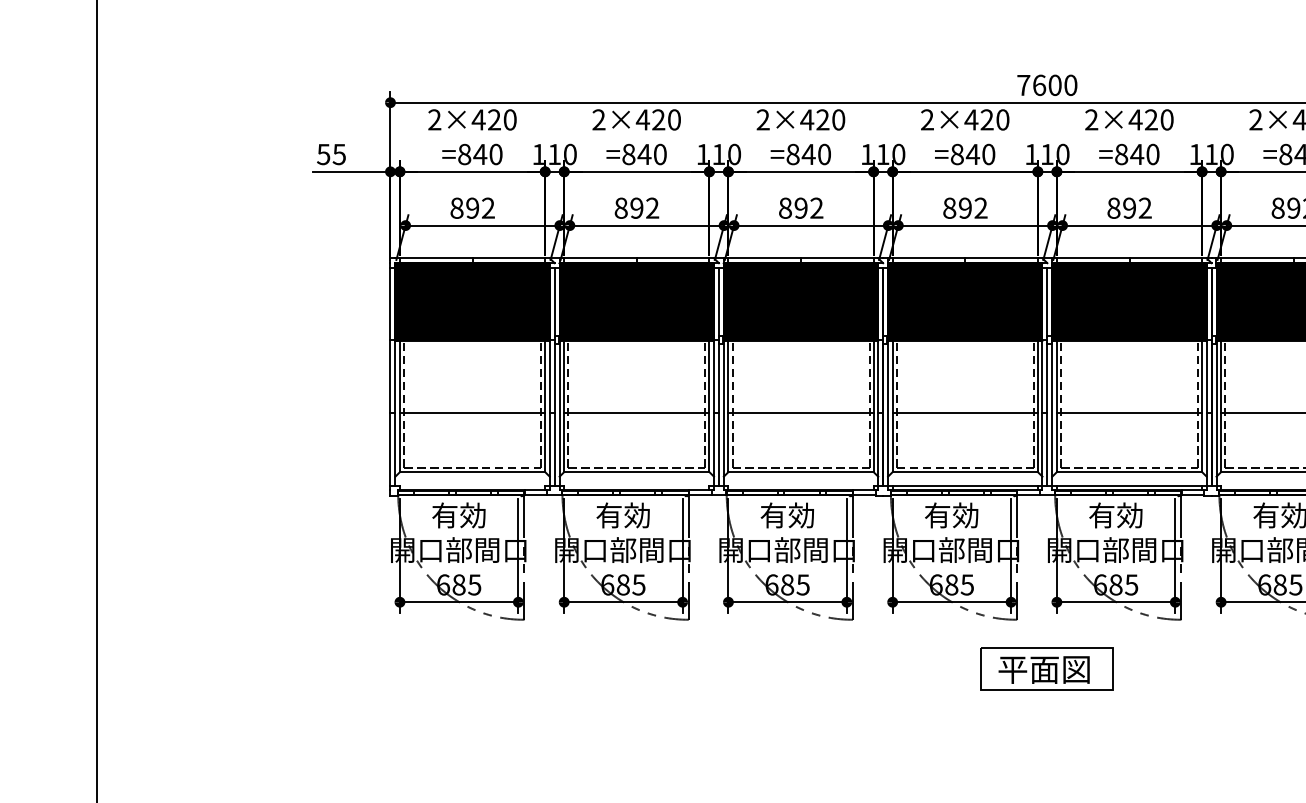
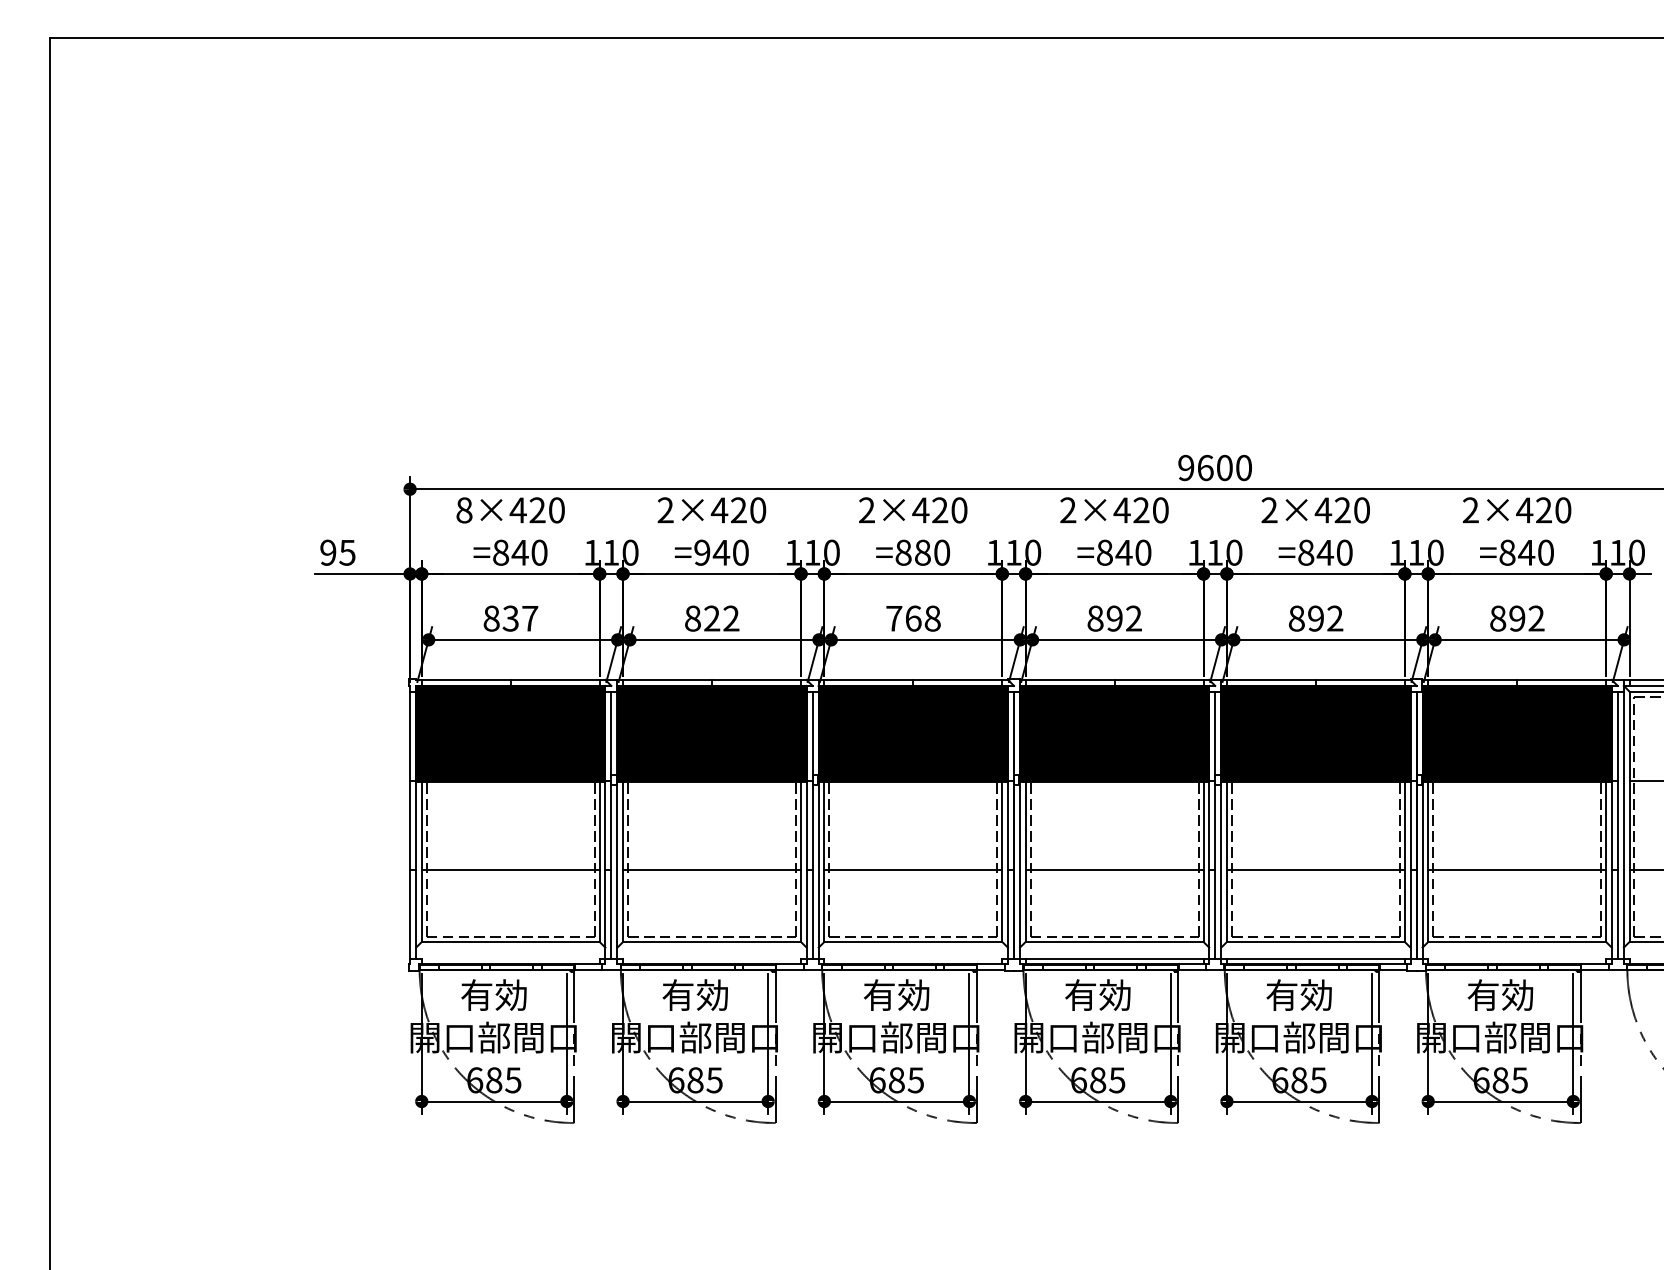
text: (1023, 84) -> (1186, 467), 7600 -> 9600
text: (434, 120) -> (464, 510), 2×420 -> 8×420
text: (323, 154) -> (328, 552), 55 -> 95
text: (629, 154) -> (702, 552), =840 -> =940
text: (808, 154) -> (922, 552), =840 -> =880
text: (480, 208) -> (520, 618), 892 -> 837
text: (637, 208) -> (712, 618), 892 -> 822
text: (801, 208) -> (913, 618), 892 -> 768
part: (1046, 669) -> (1214, 1183), removed

